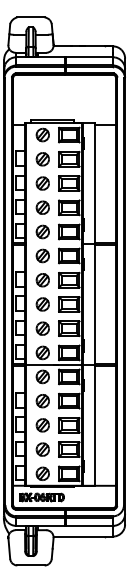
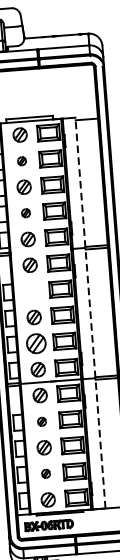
part: (42, 159) -> (21, 161), size x0.6
part: (42, 207) -> (25, 213), size x0.6
part: (42, 280) -> (31, 291), removed
line: (95, 303) -> (90, 312), solid -> dashed
part: (42, 328) -> (35, 343), size x1.4
part: (42, 401) -> (41, 422), size x0.6
part: (42, 449) -> (45, 473), size x0.6

